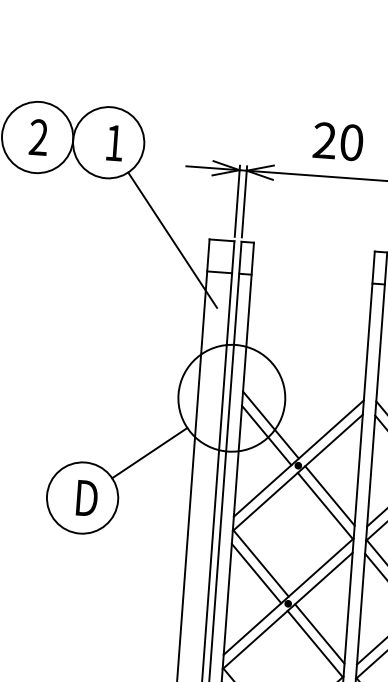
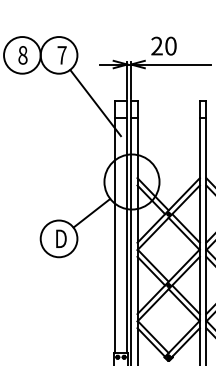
text: (37, 137) -> (22, 55), 2 -> 8
text: (337, 140) -> (163, 45), moved
text: (113, 143) -> (61, 55), 1 -> 7

